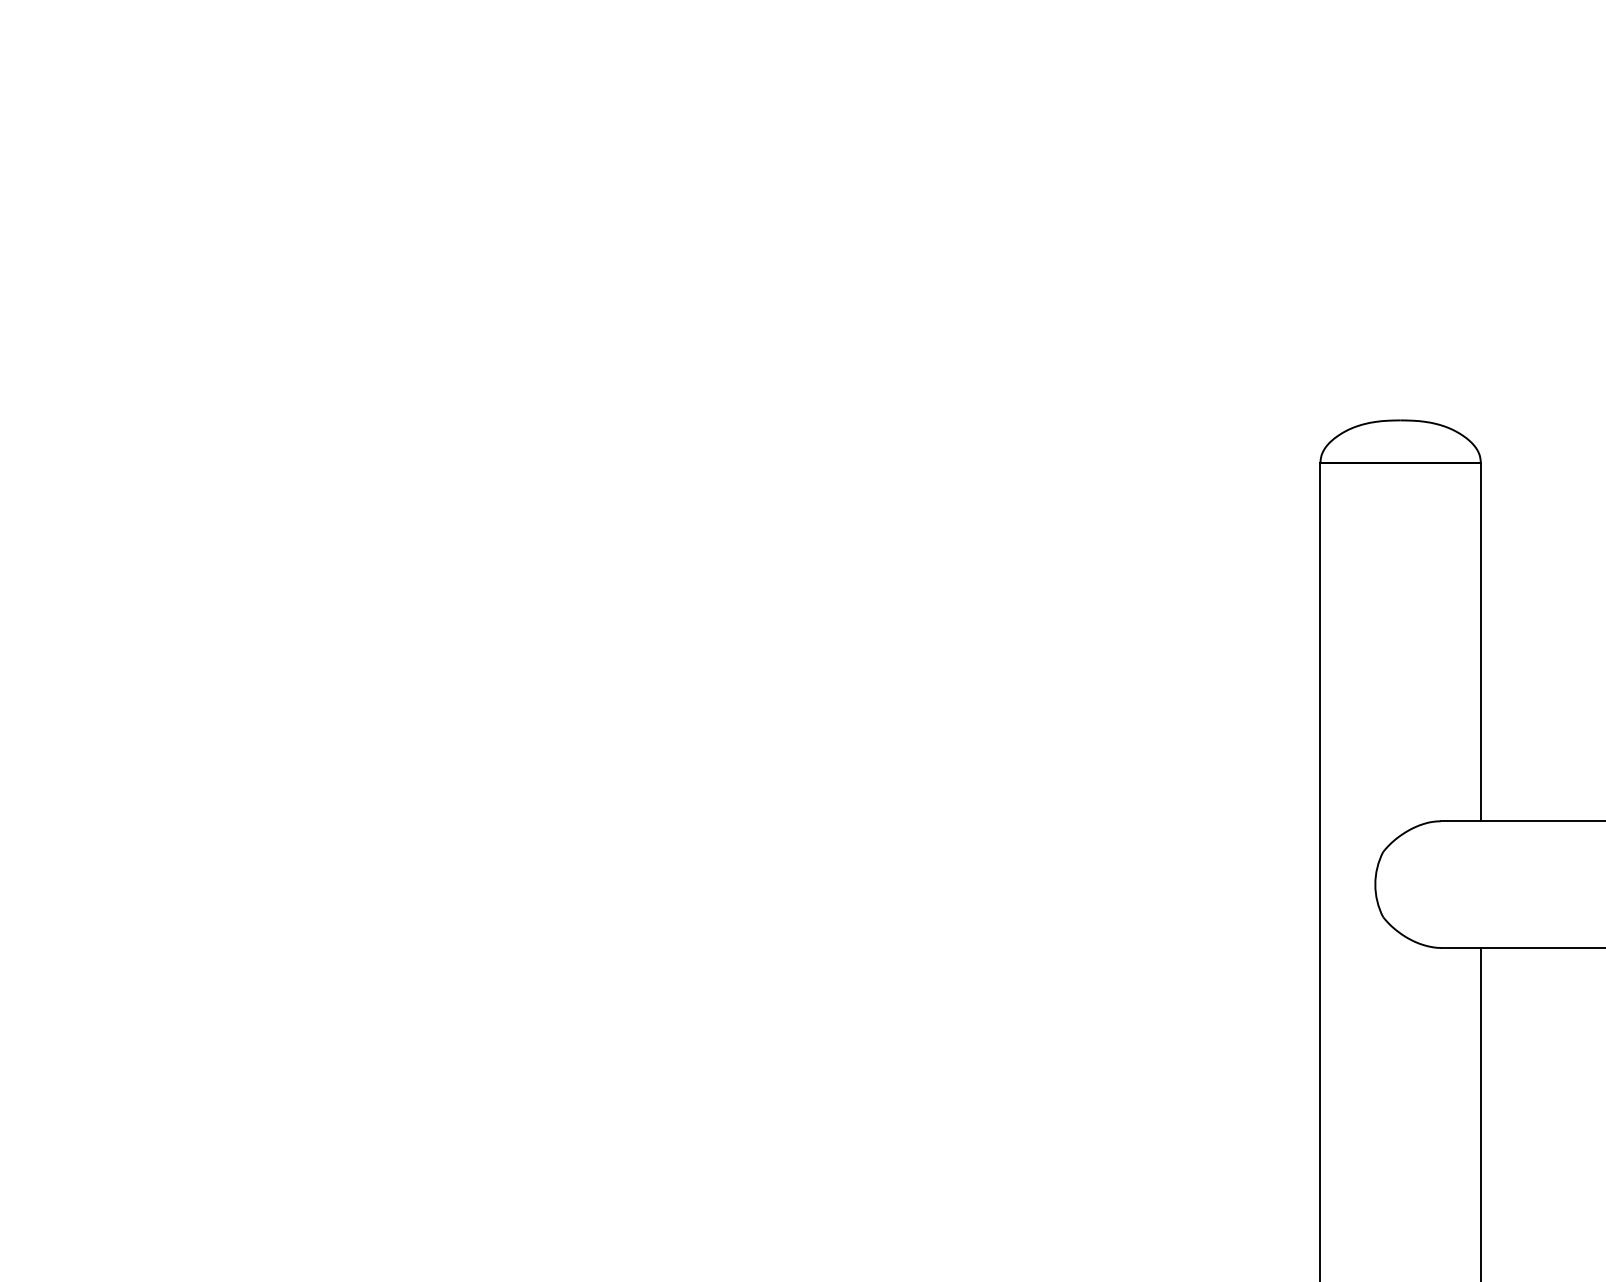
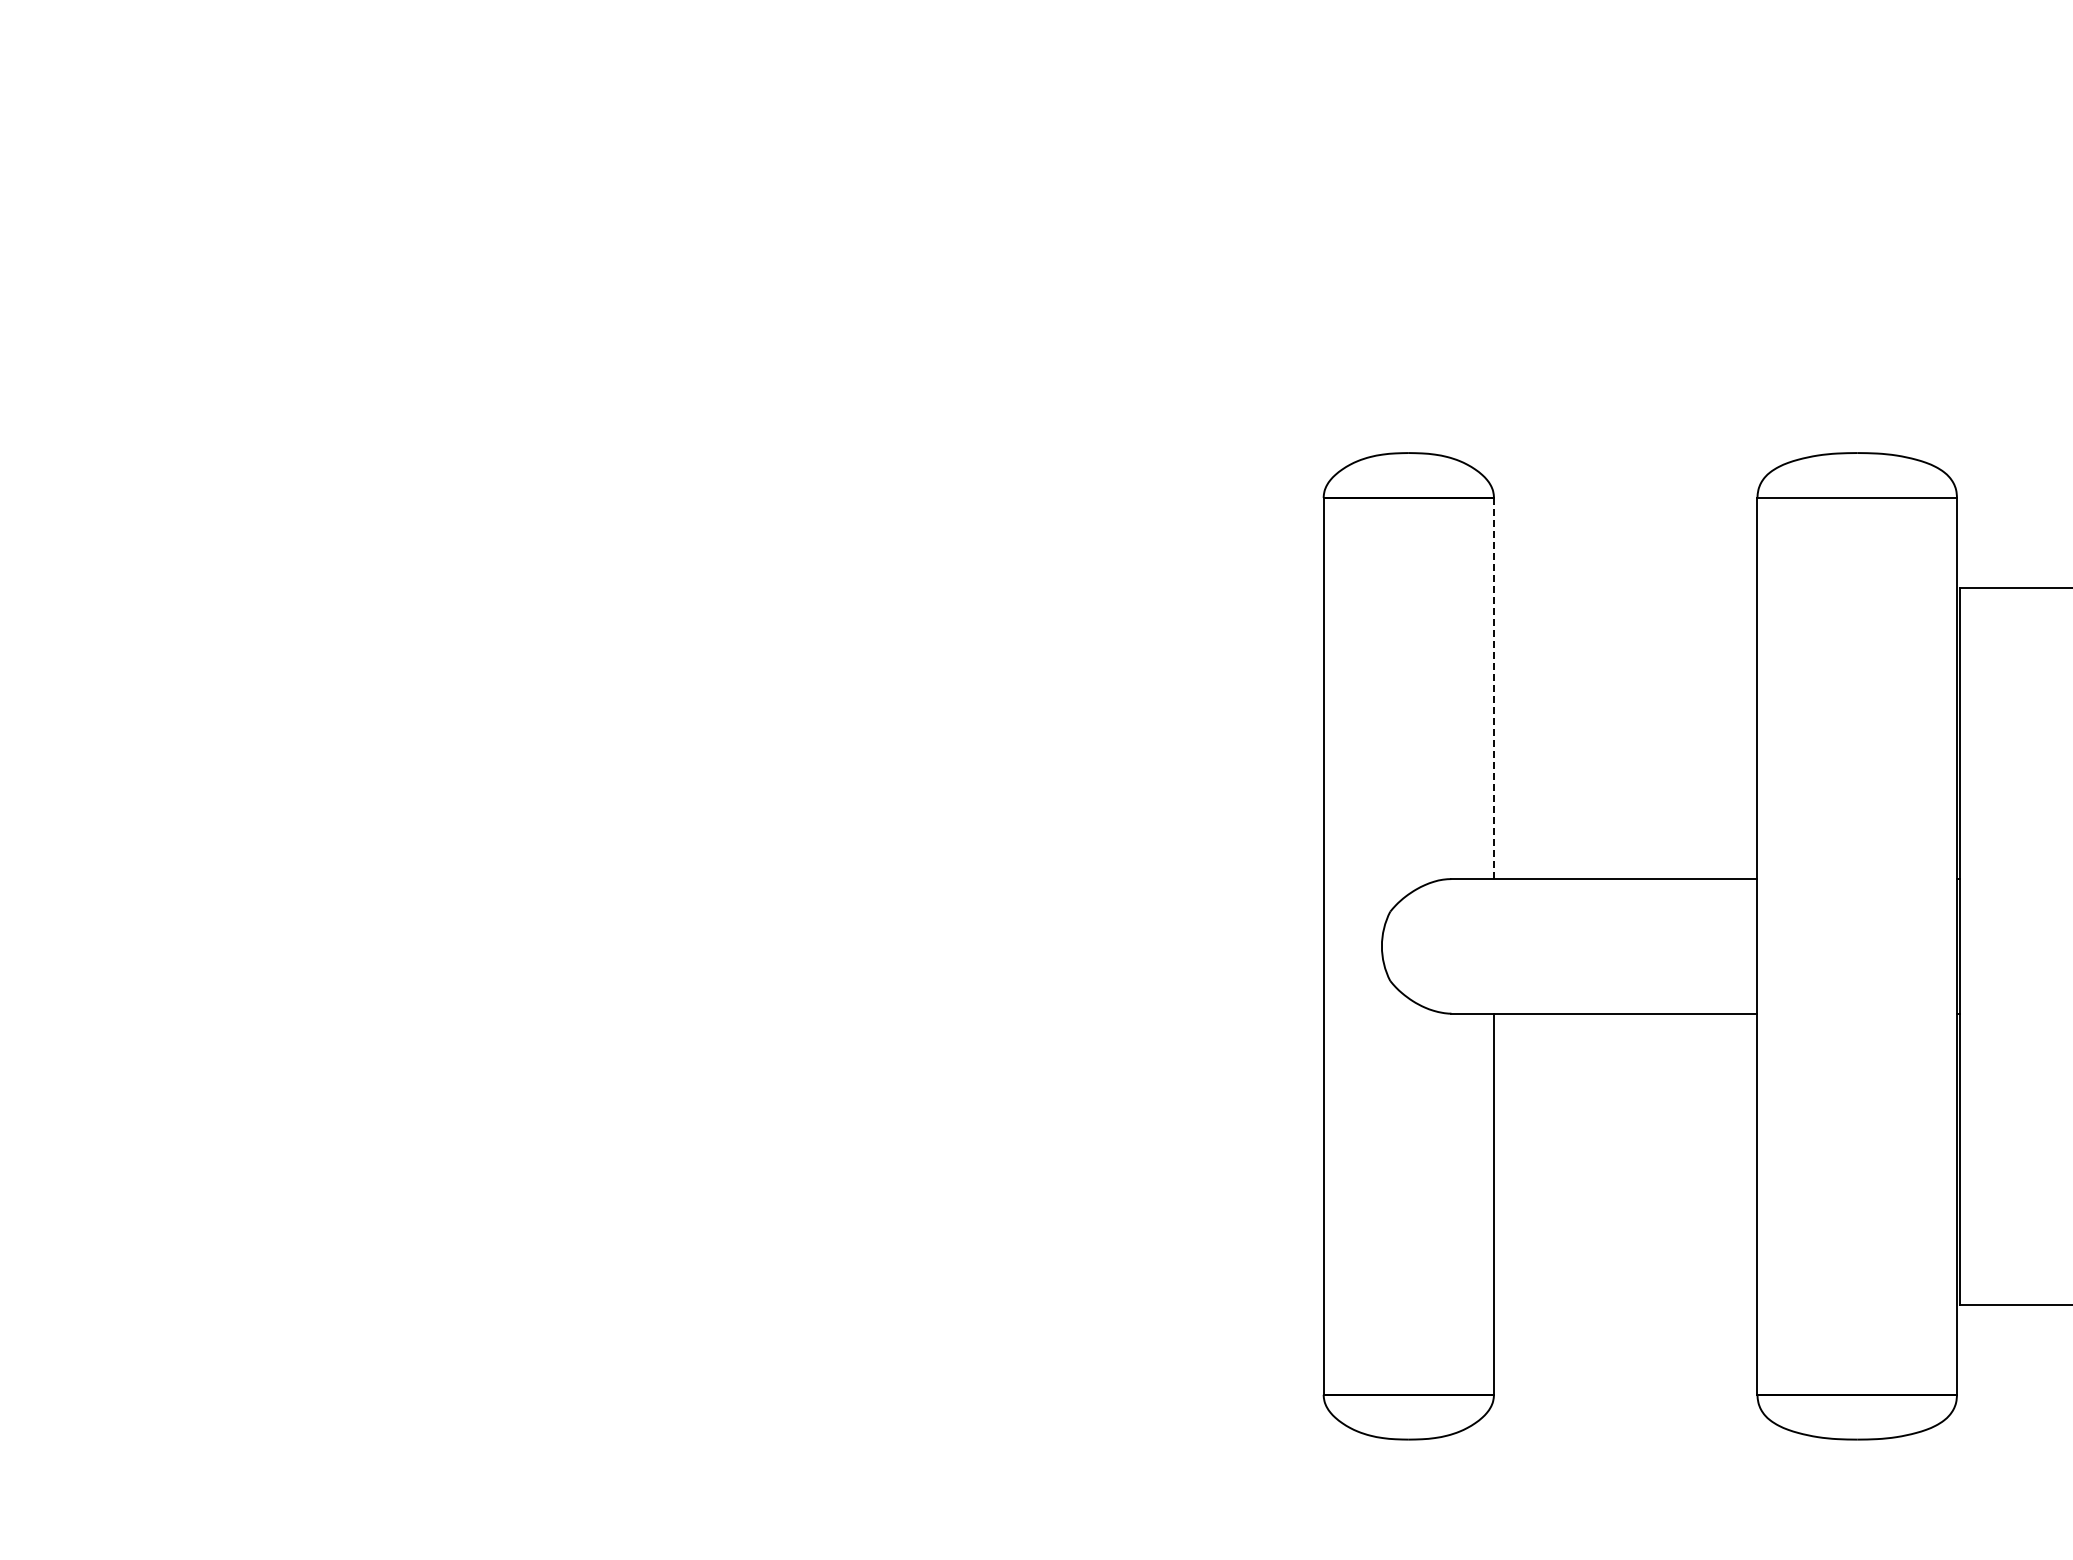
line: (1481, 641) -> (1494, 688), solid -> dashed

